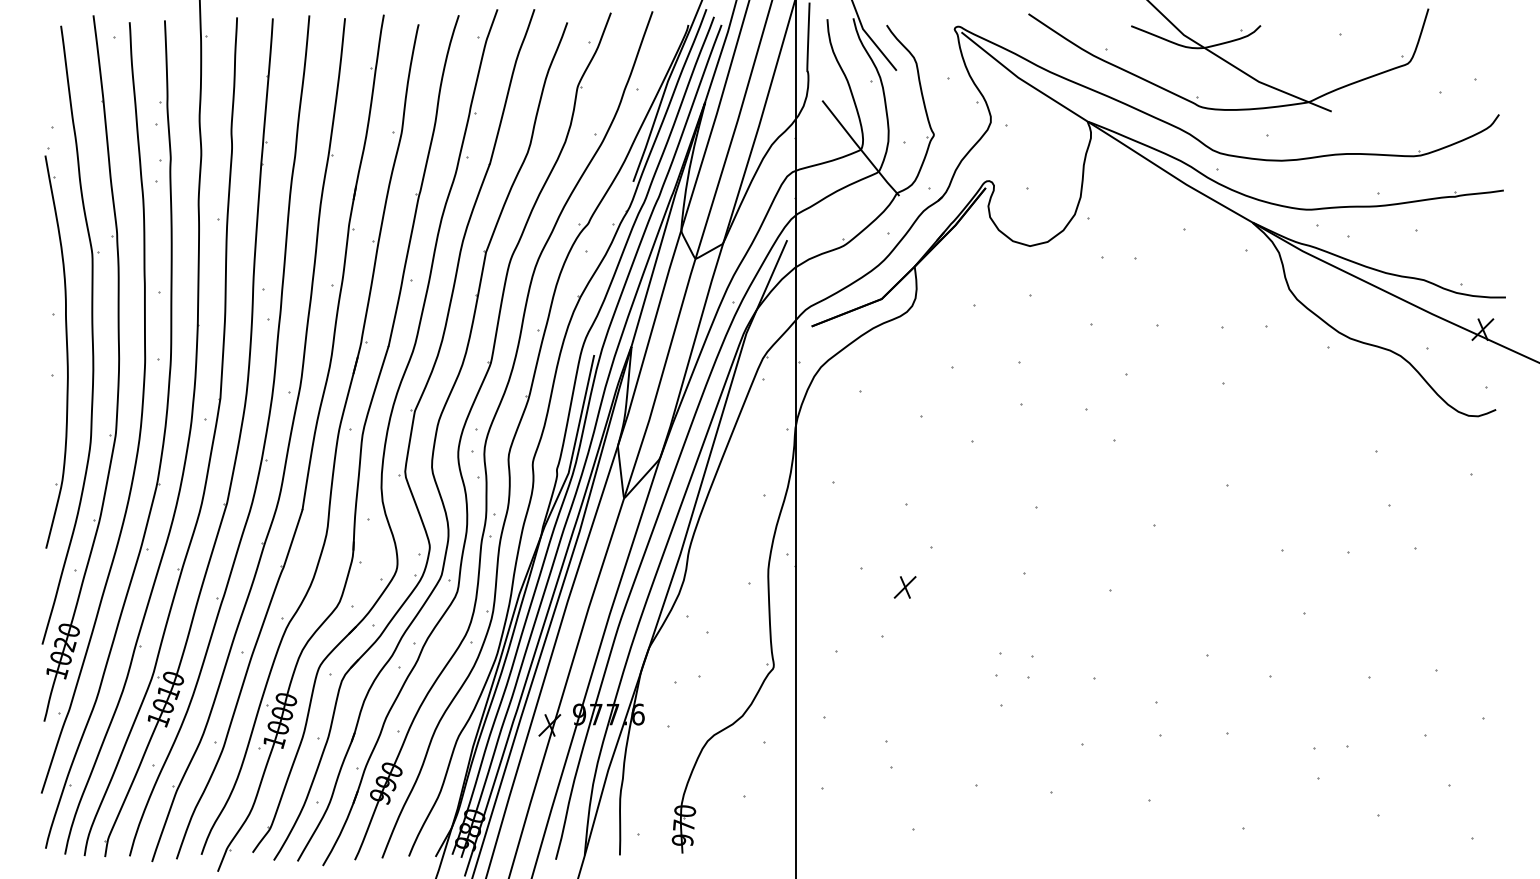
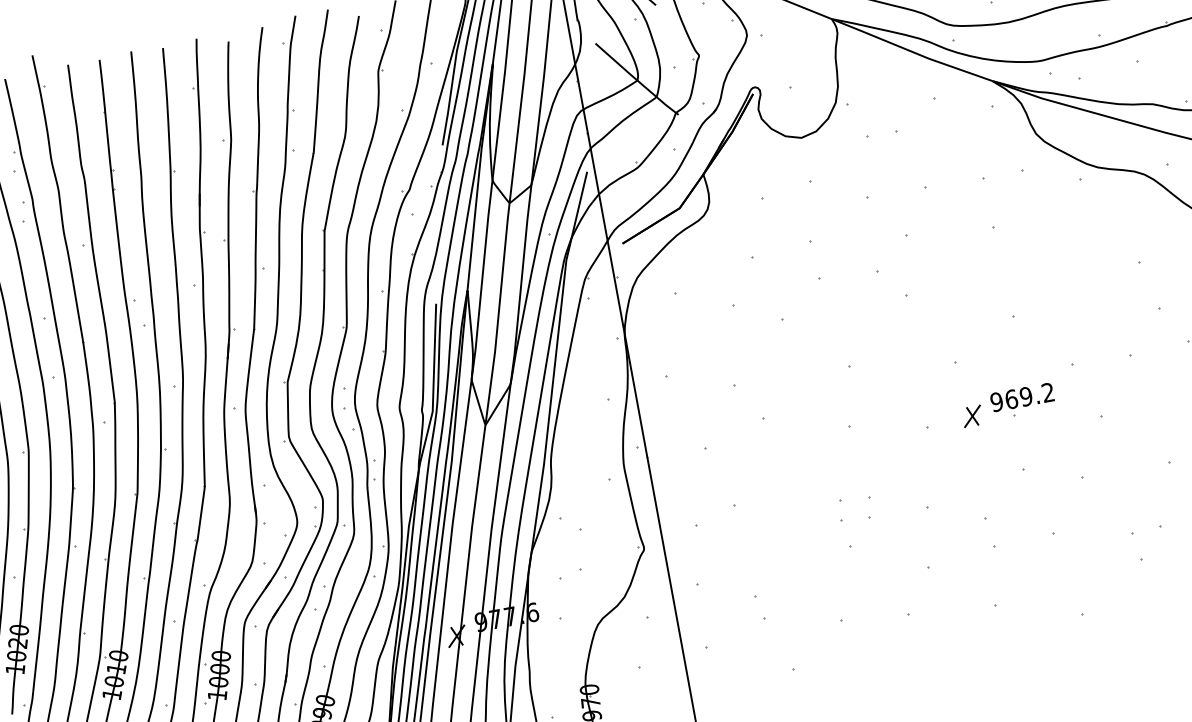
part: (1220, 580) -> (1022, 400), added
part: (904, 587) -> (971, 416), moved

